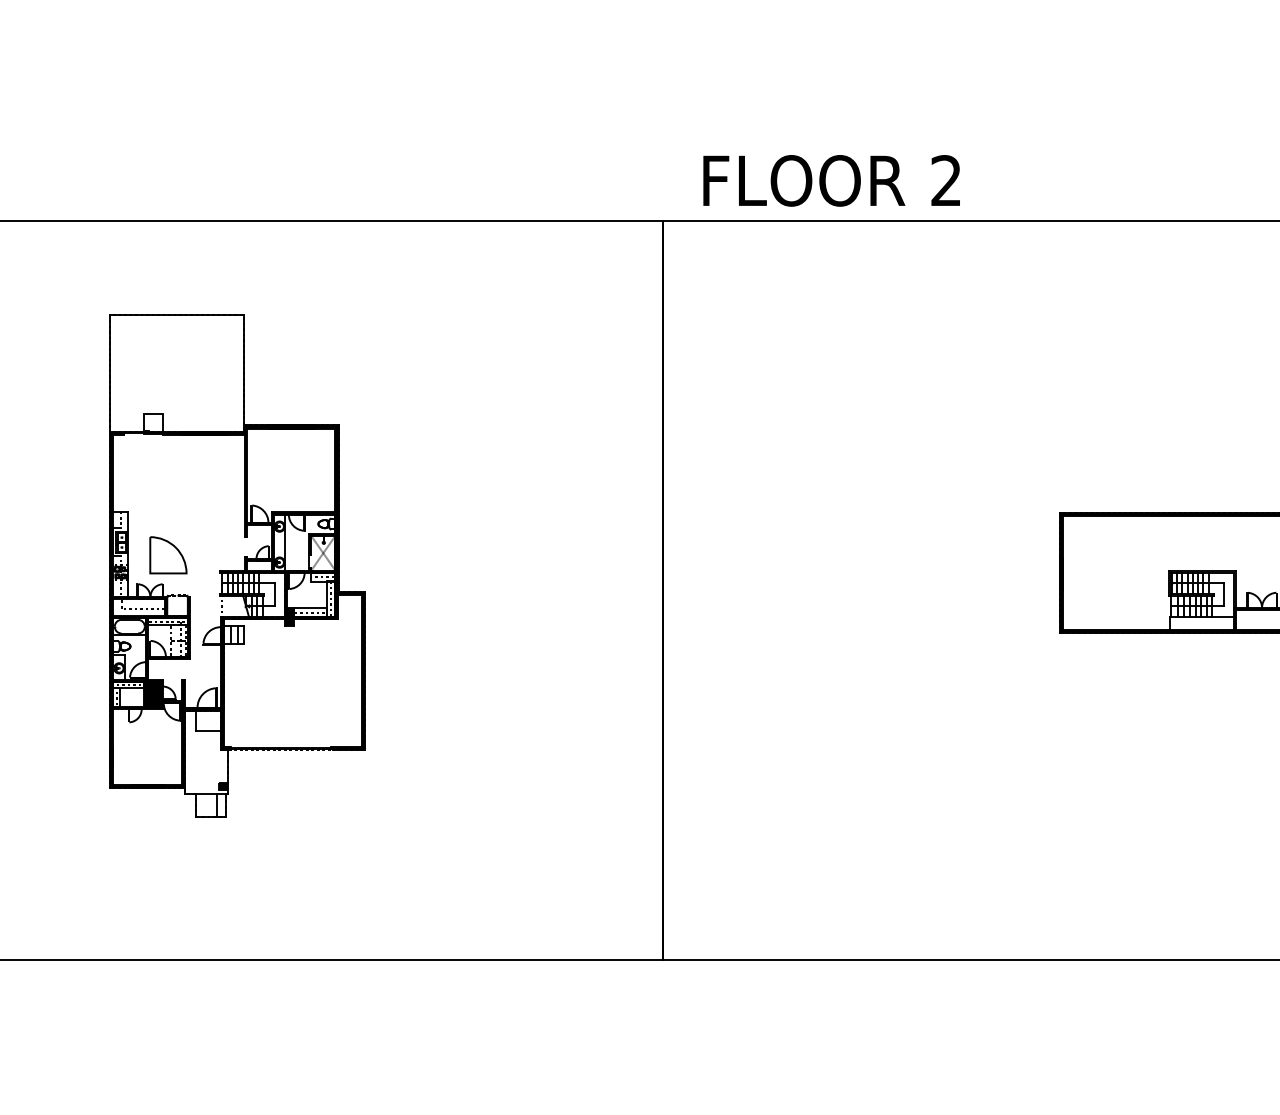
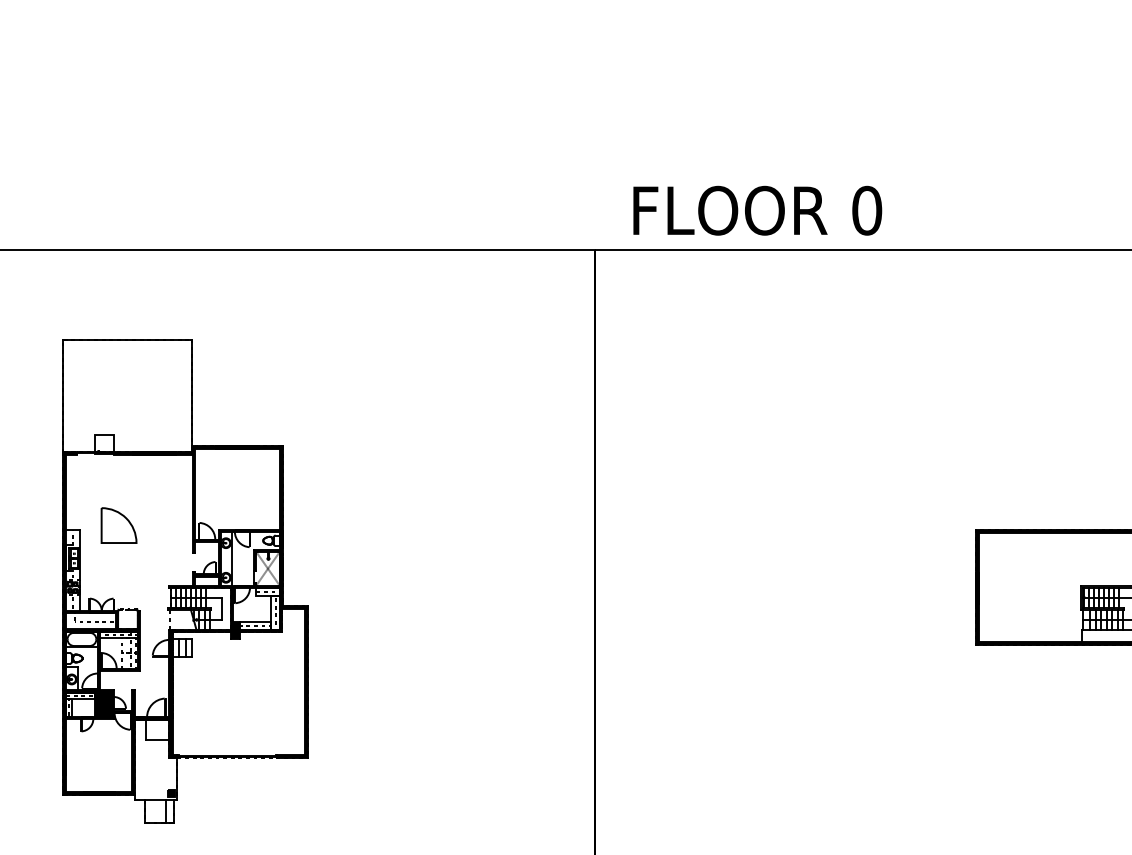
text: (946, 180) -> (867, 210), 2 -> 0
part: (168, 555) -> (119, 525), moved

